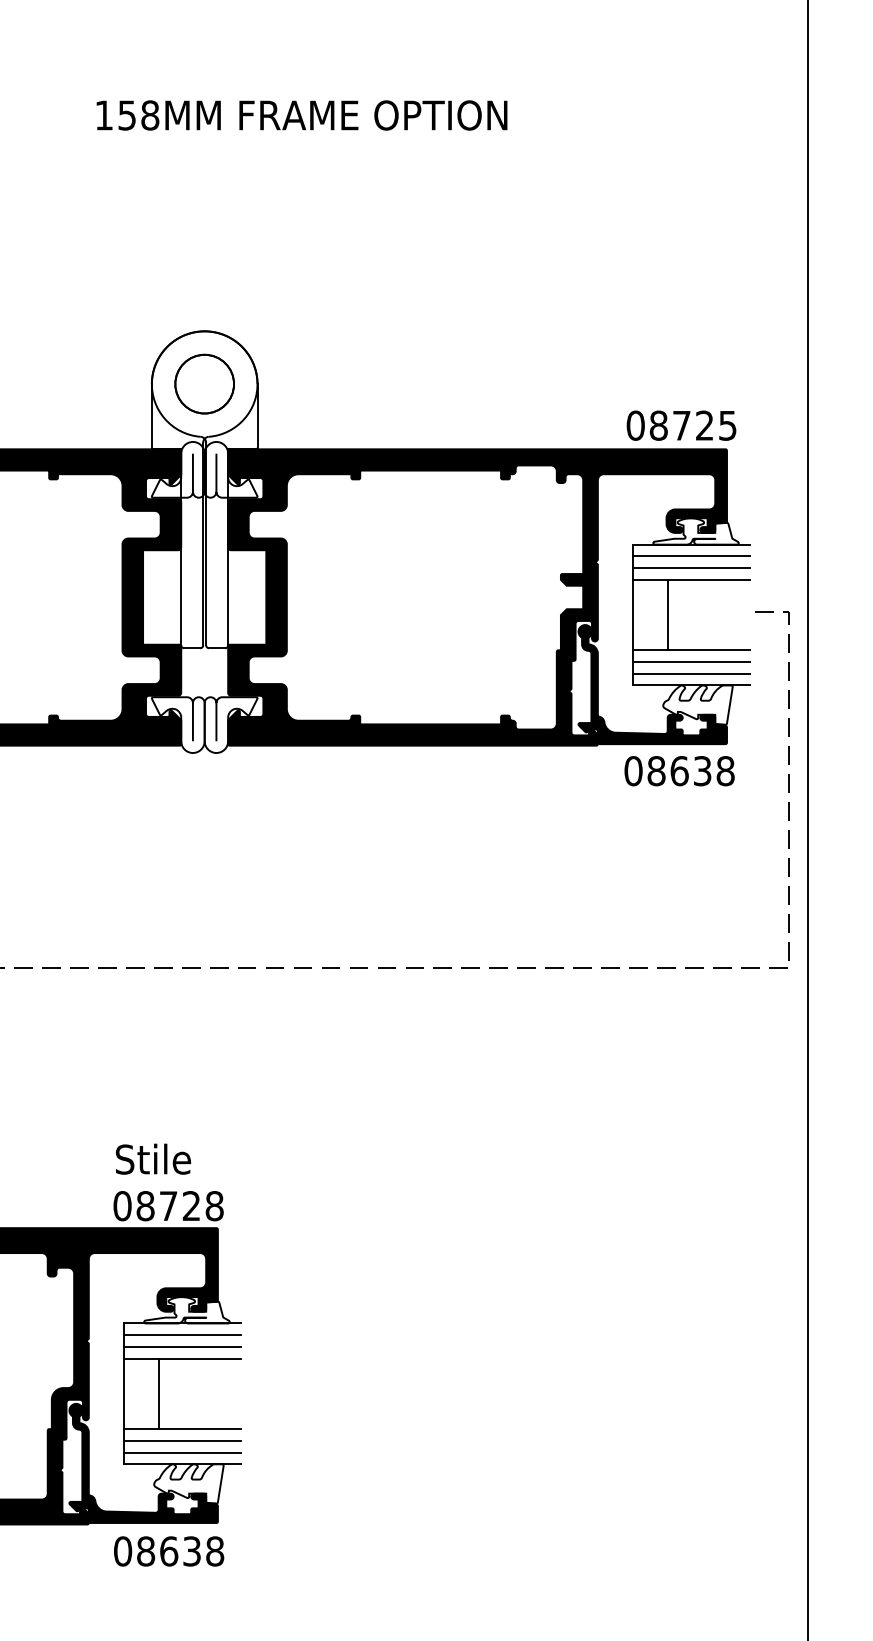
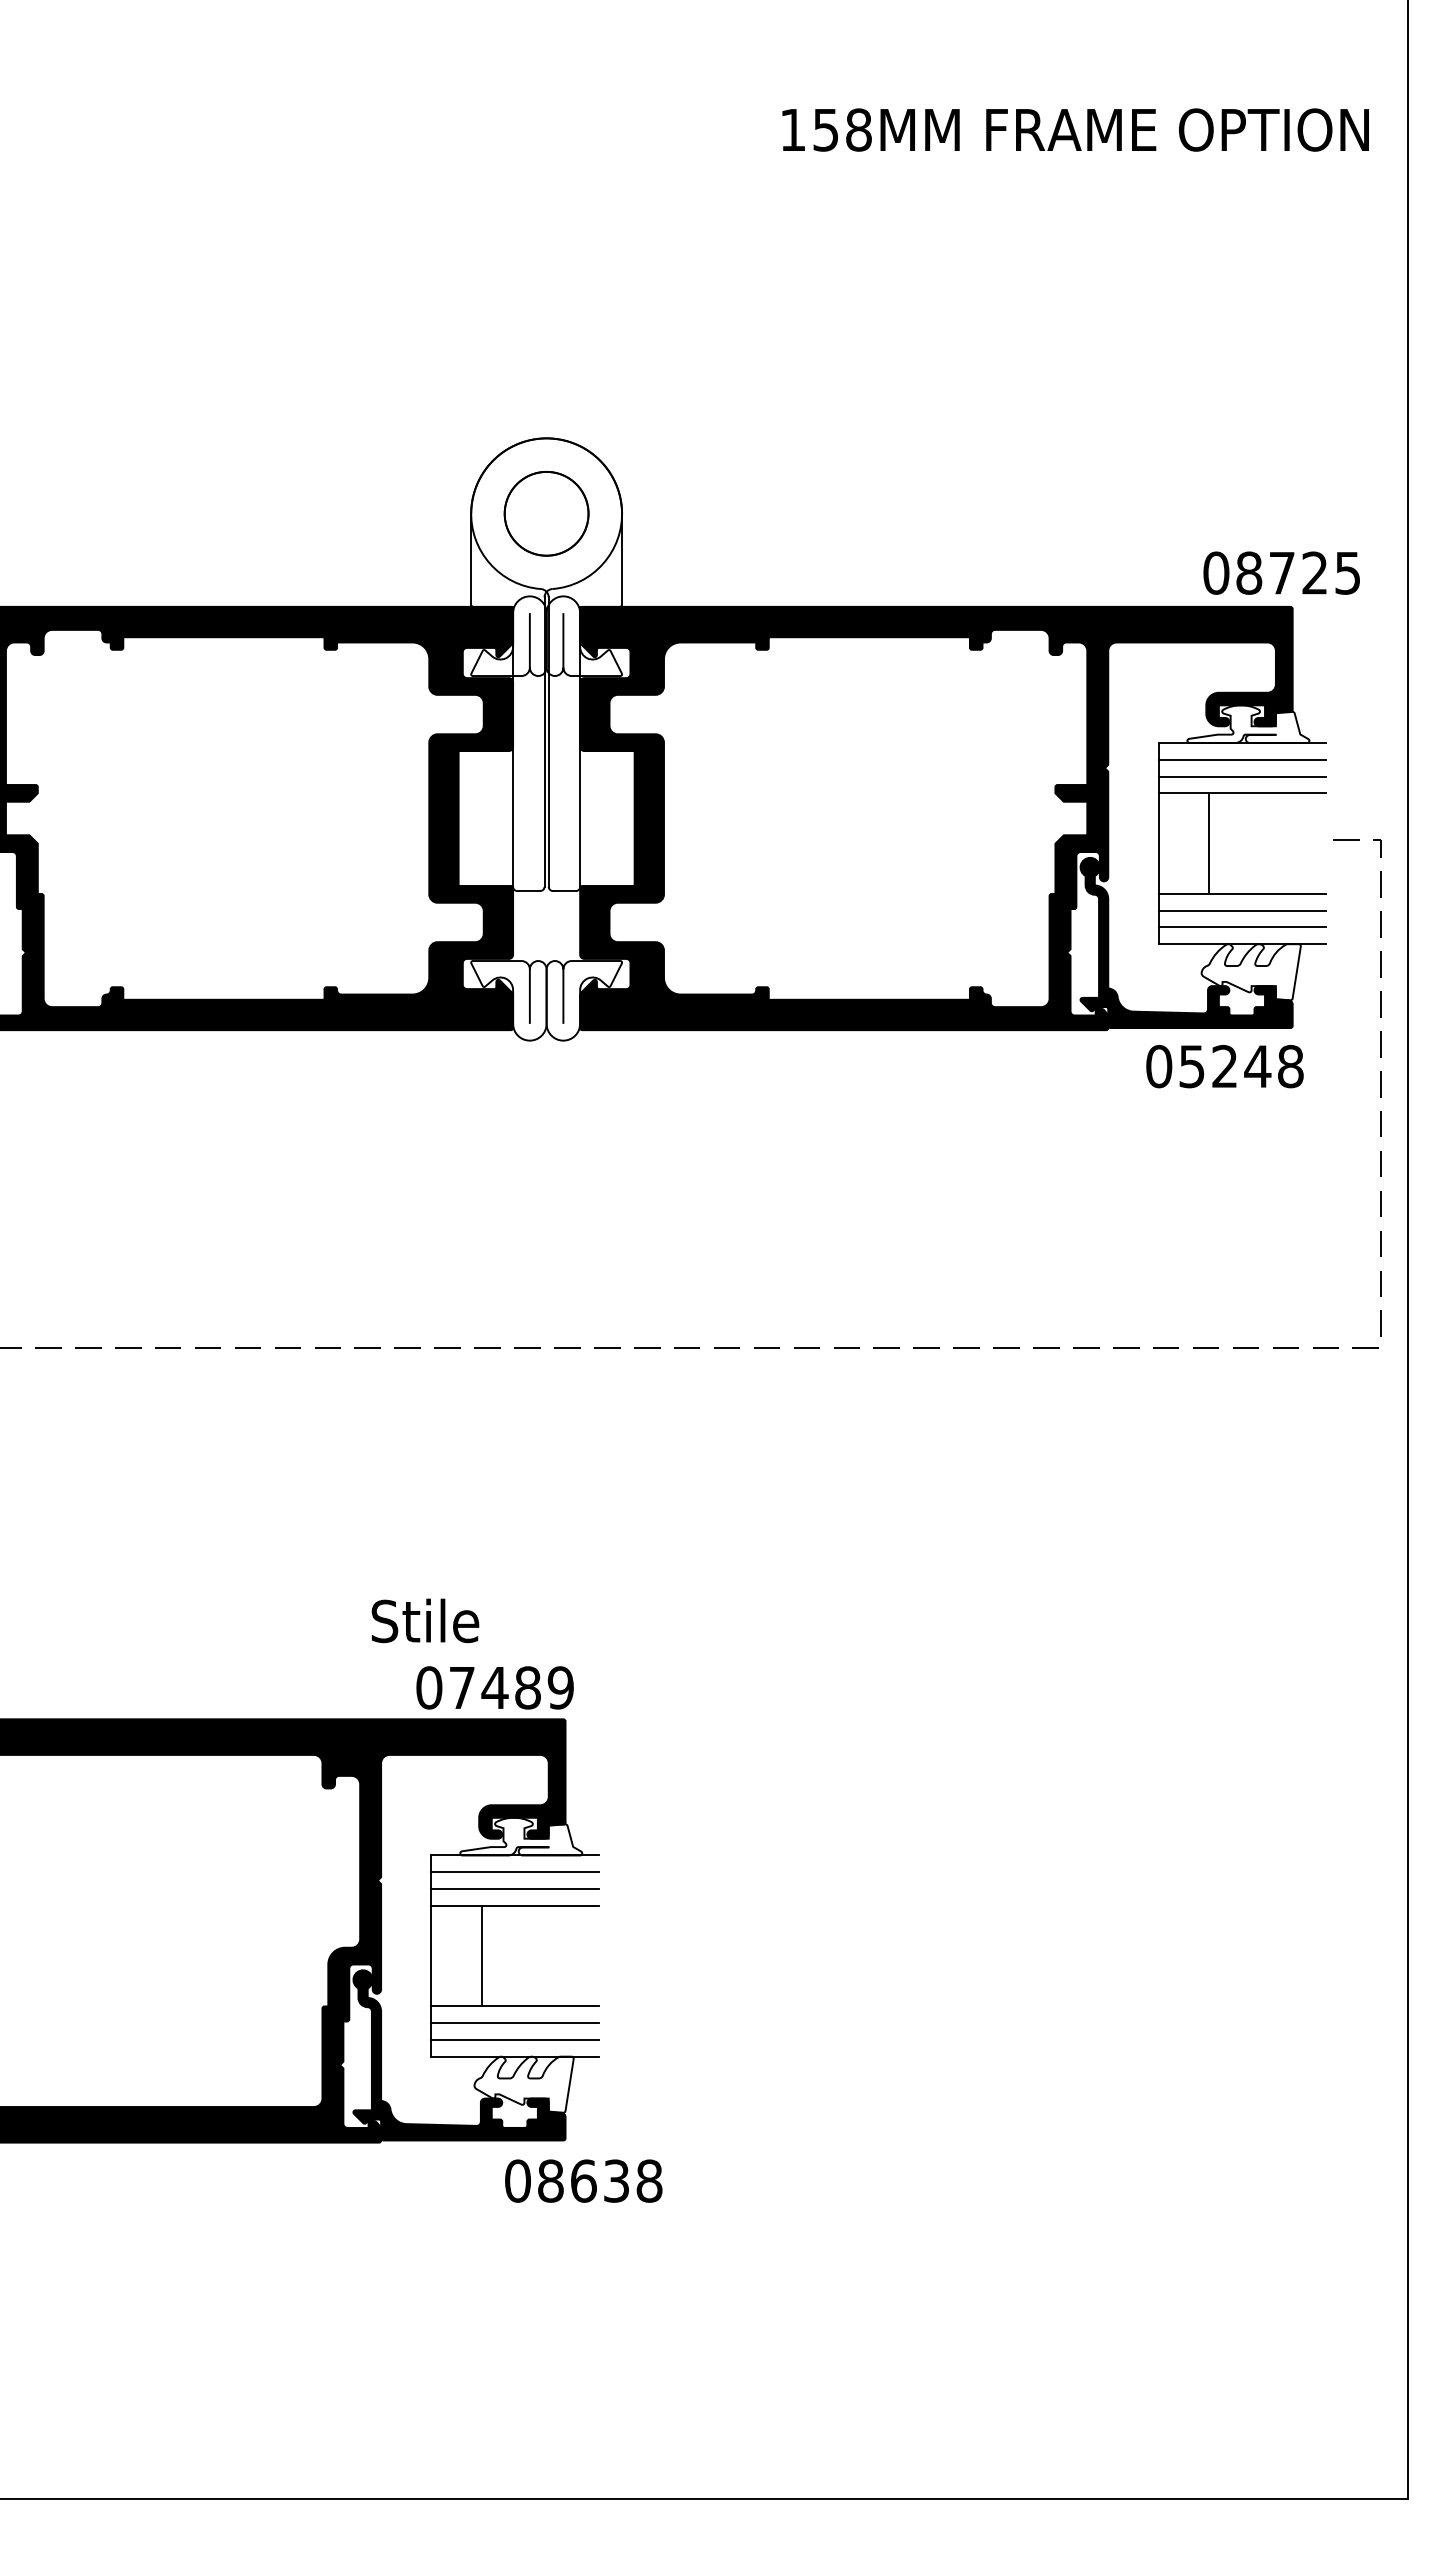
text: (301, 115) -> (1075, 129), moved
text: (681, 425) -> (1281, 572), moved
text: (679, 771) -> (1225, 1066), 08638 -> 05248
text: (153, 1158) -> (425, 1620), moved
text: (180, 1205) -> (511, 1687), 08728 -> 07489
text: (168, 1551) -> (583, 2180), moved

